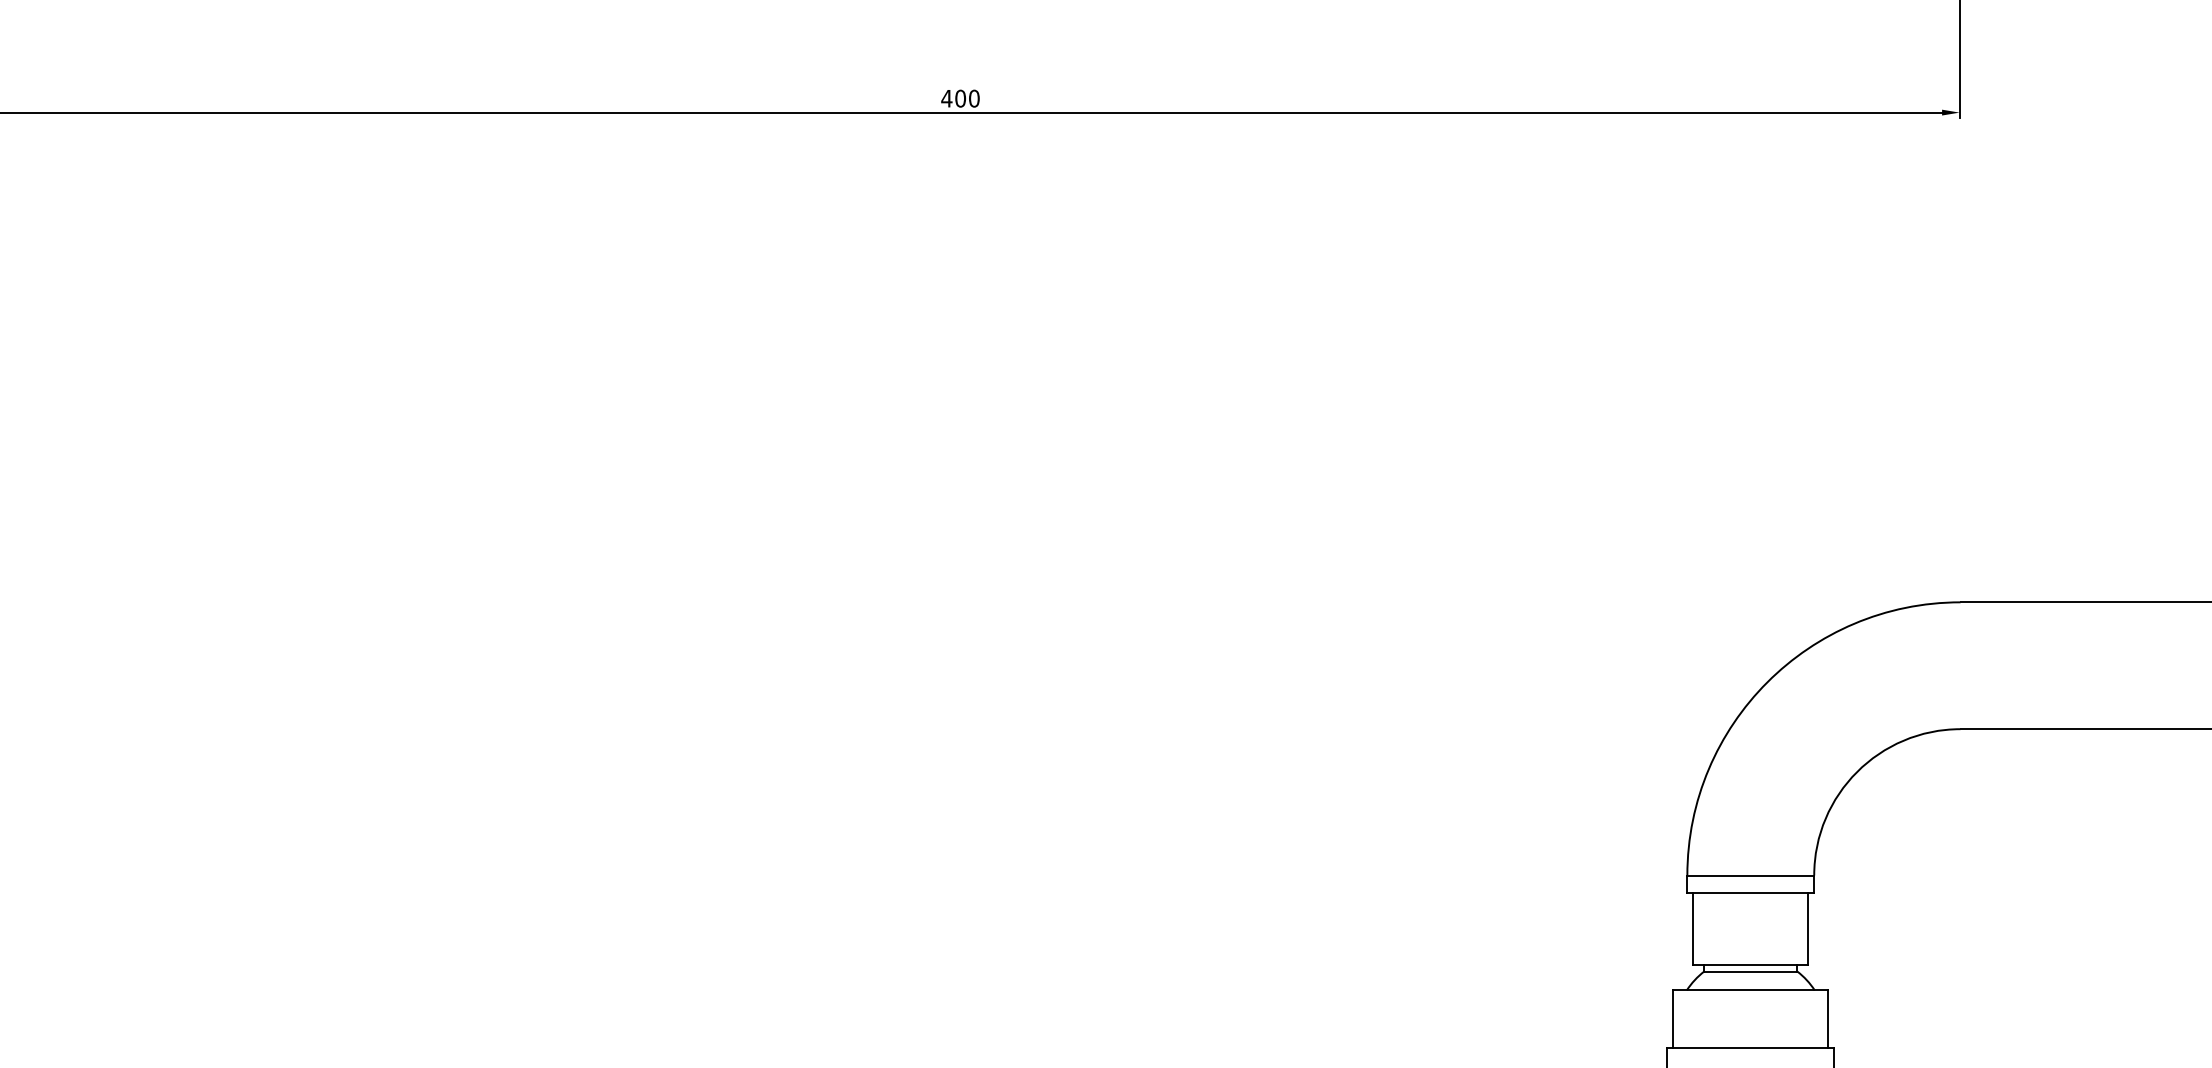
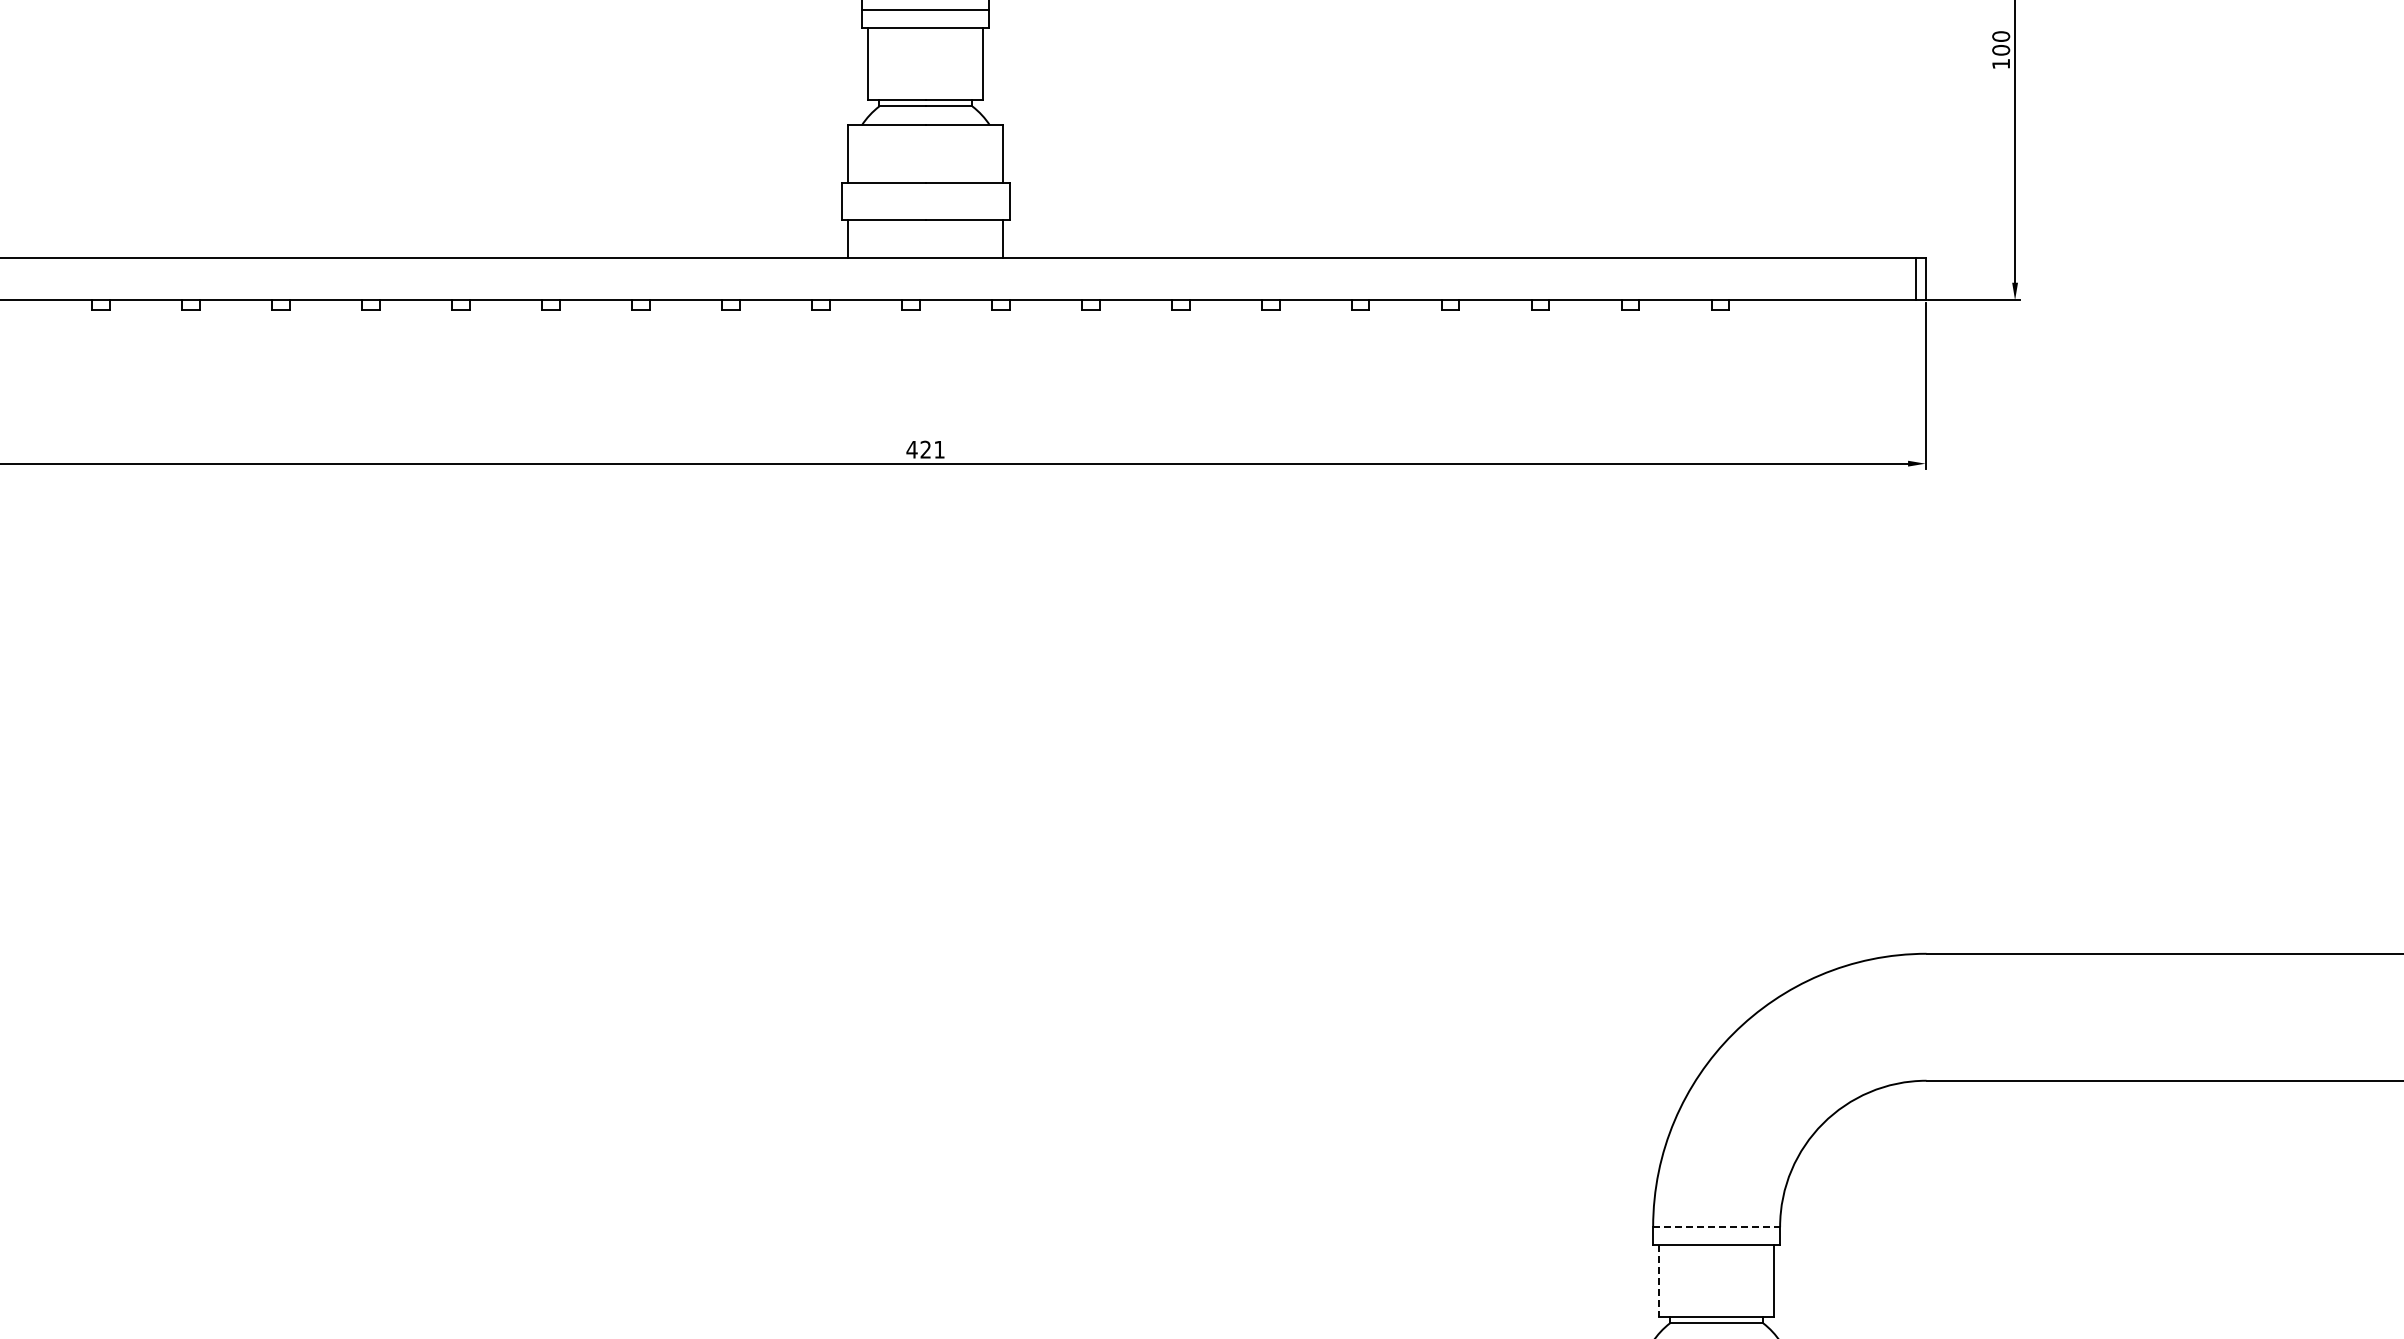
text: (967, 98) -> (932, 449), 400 -> 421
line: (1751, 875) -> (1717, 1227), solid -> dashed
line: (1693, 929) -> (1659, 1281), solid -> dashed

